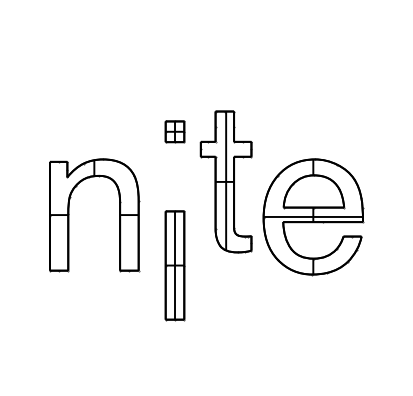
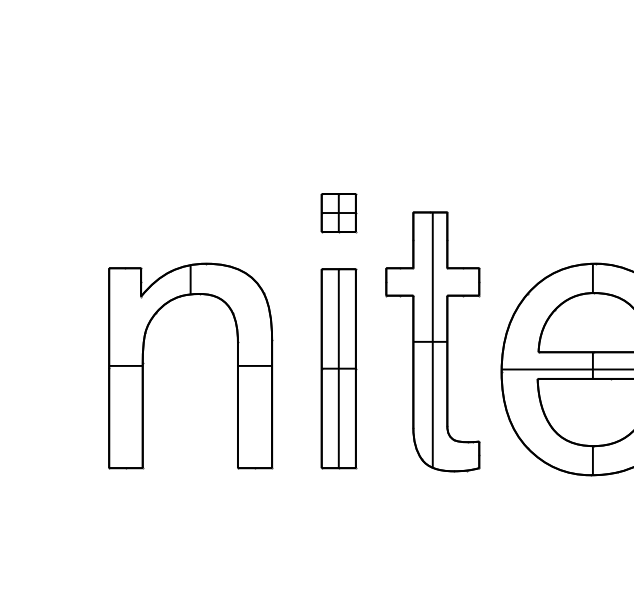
part: (225, 181) -> (431, 341), moved
part: (174, 265) -> (337, 368), moved

